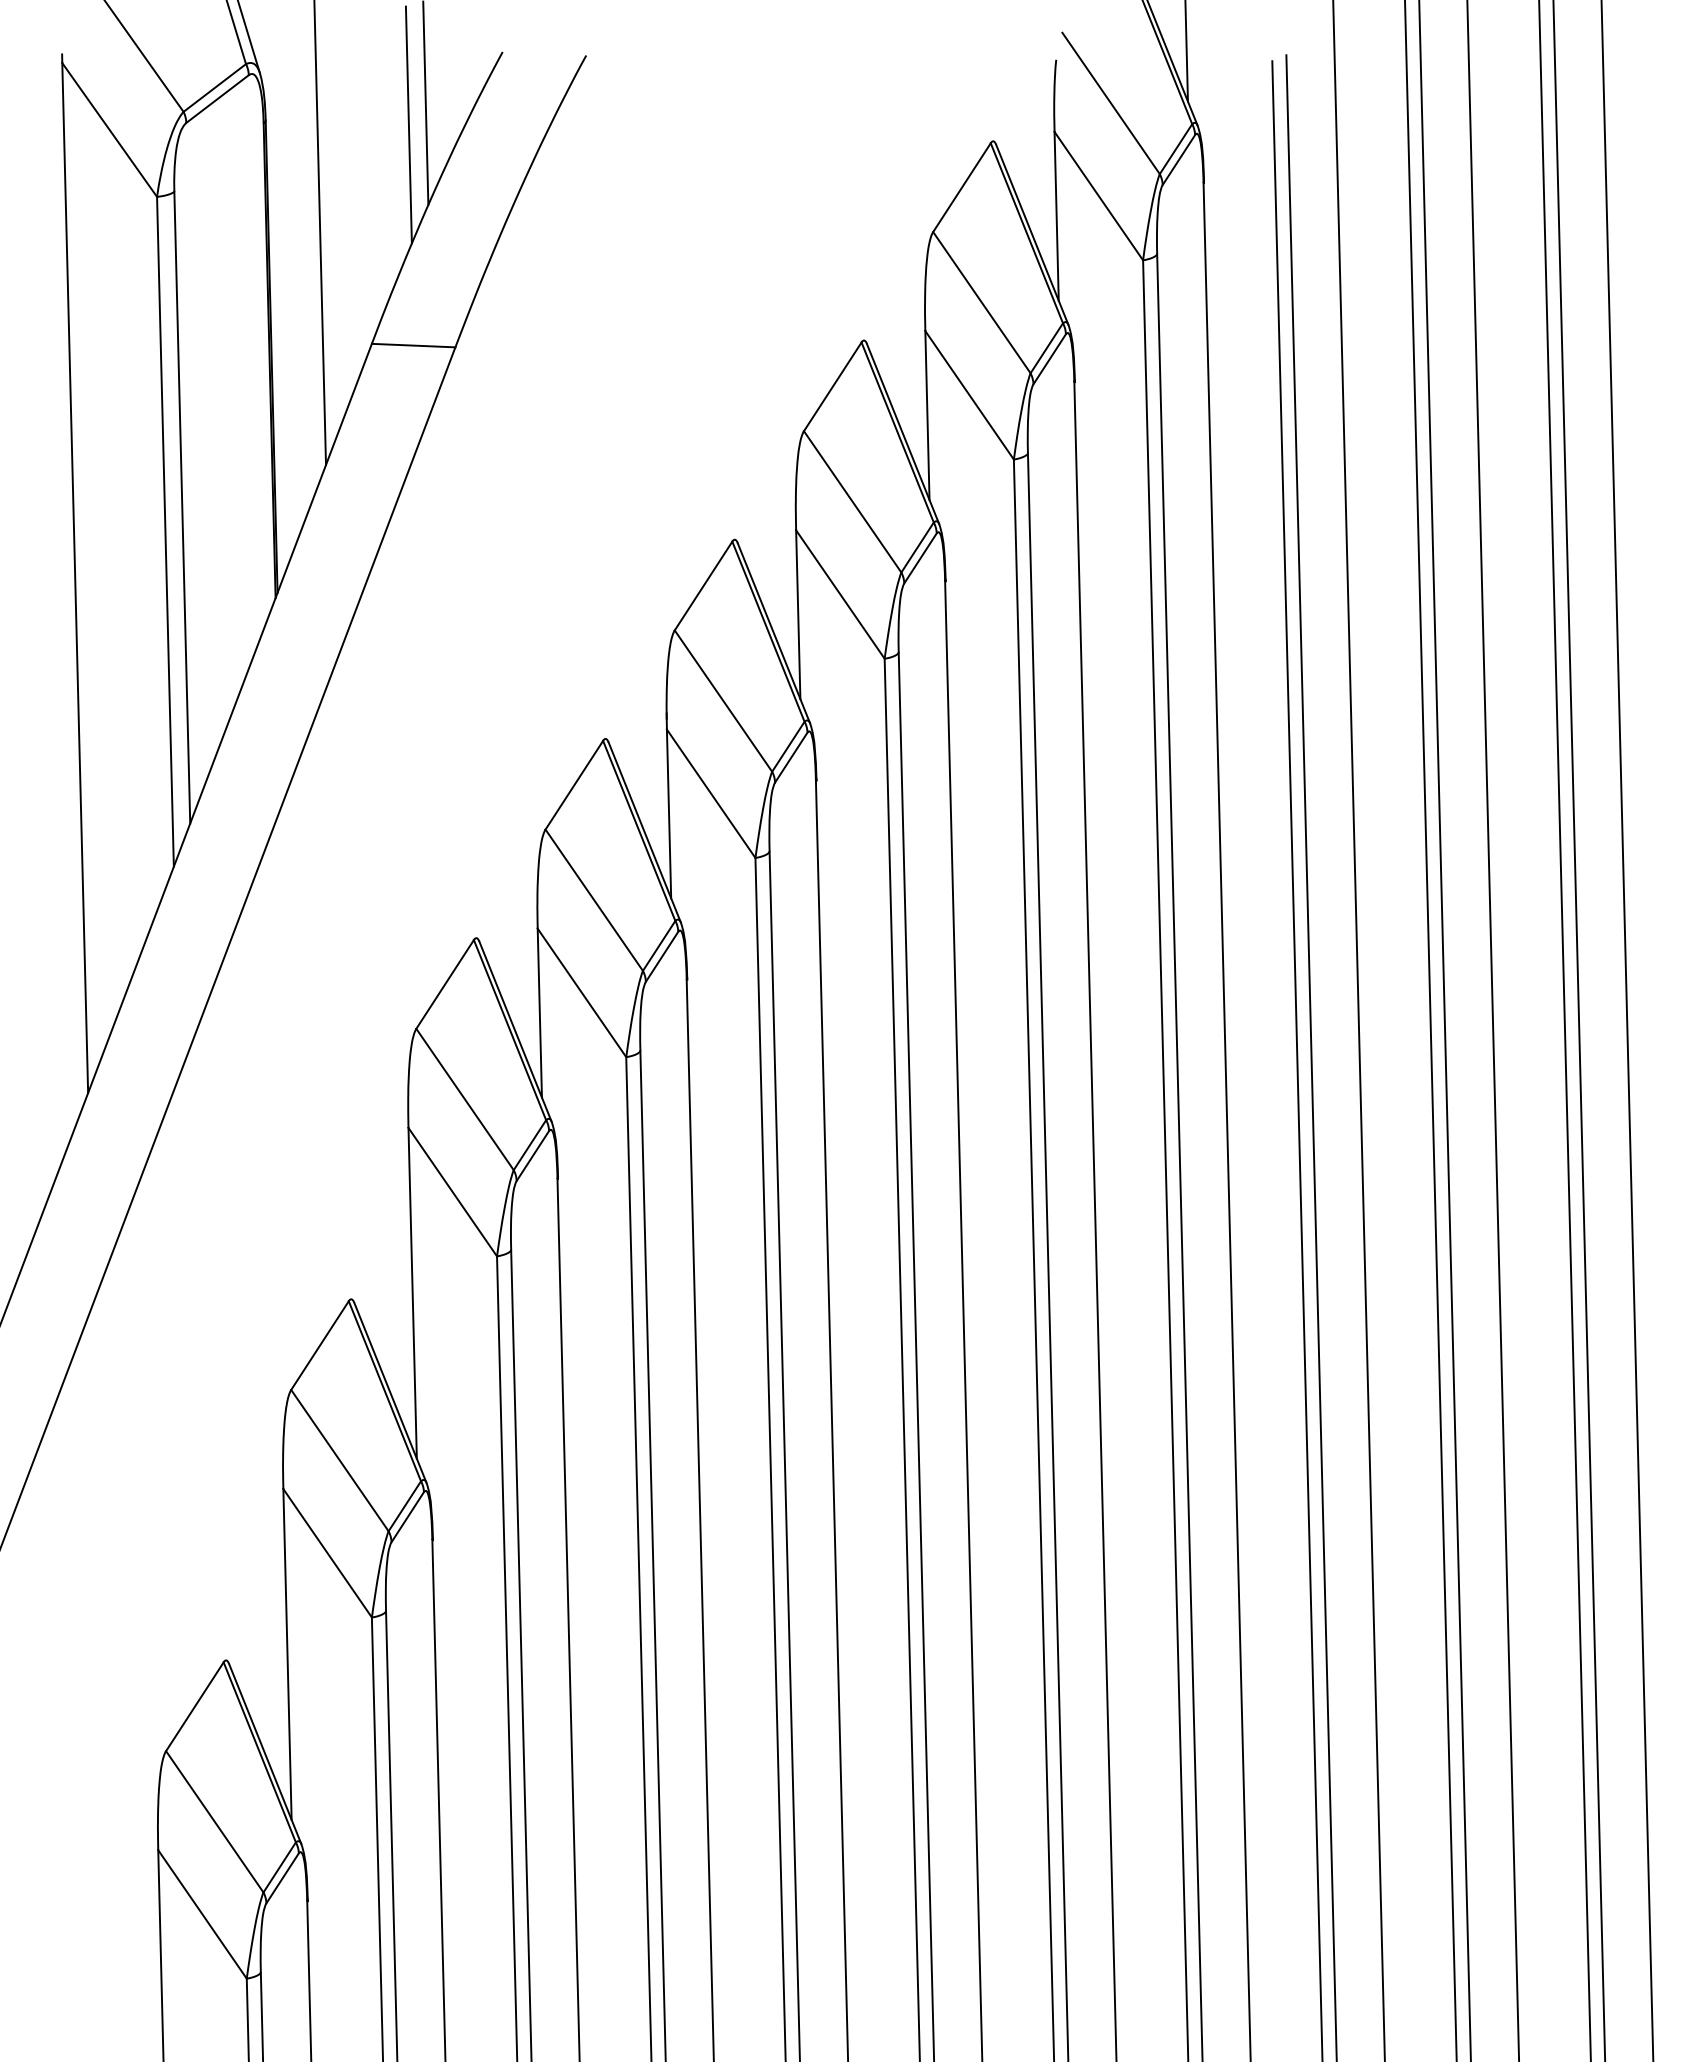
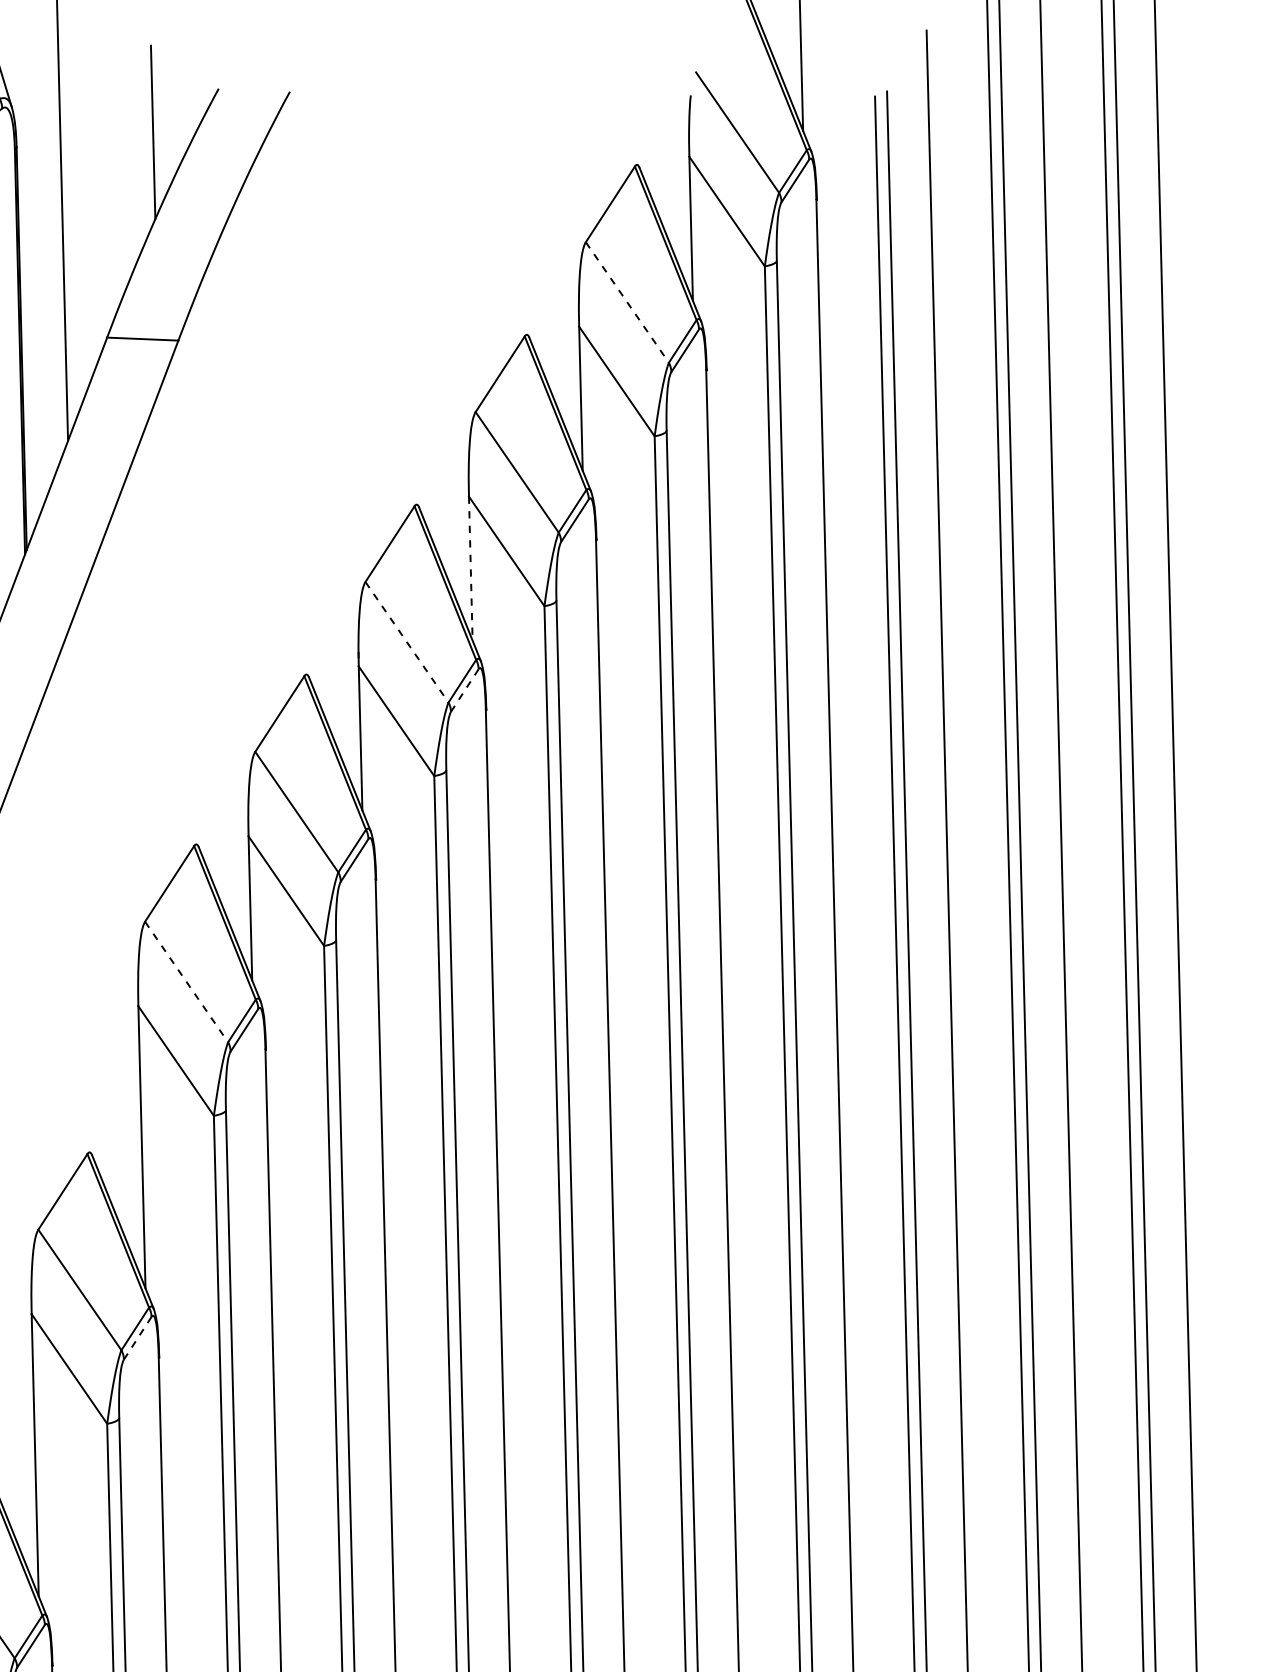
line: (408, 124) -> (138, 150), removed
line: (981, 302) -> (627, 302), solid -> dashed
line: (798, 615) -> (470, 569), solid -> dashed
line: (723, 701) -> (407, 642), solid -> dashed
line: (791, 757) -> (465, 690), solid -> dashed
line: (465, 1099) -> (187, 982), solid -> dashed
line: (407, 1517) -> (137, 1338), solid -> dashed

